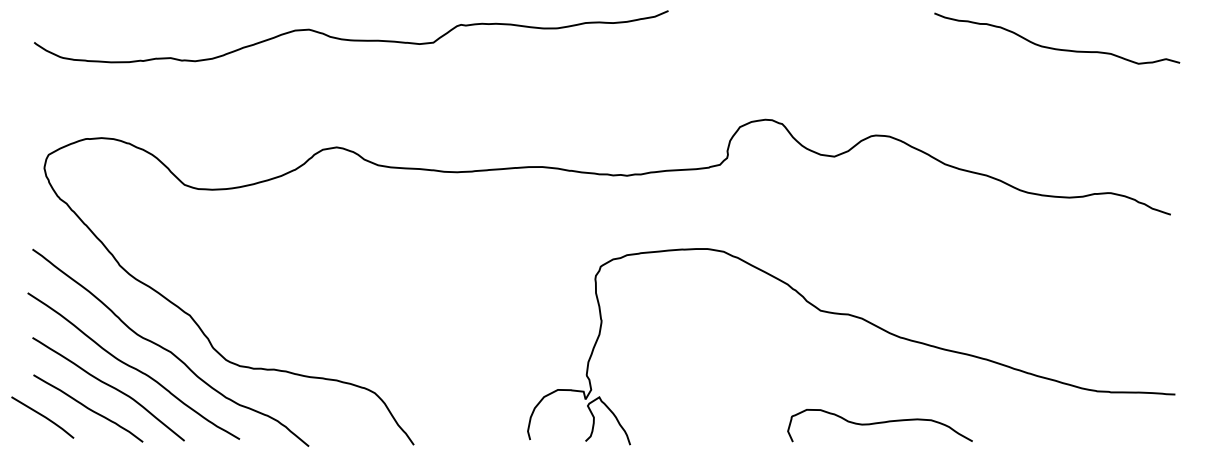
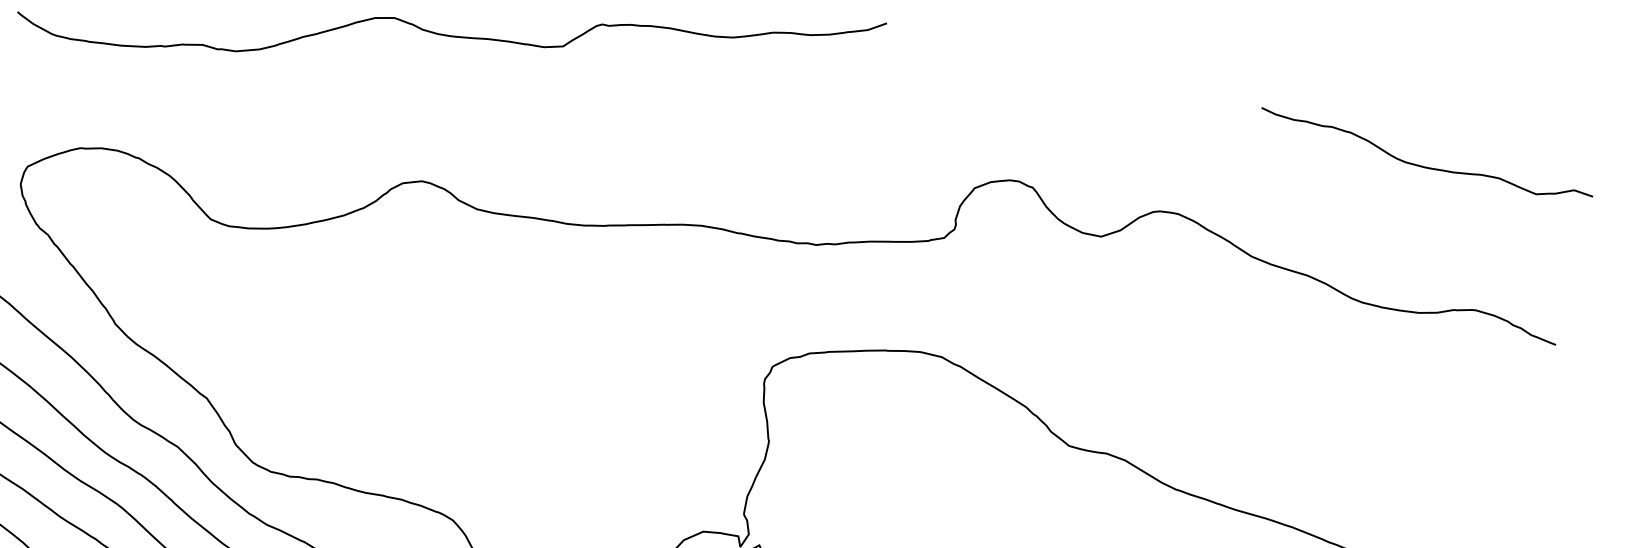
curve: (1053, 47) -> (1421, 164), moved

